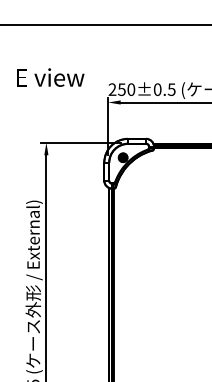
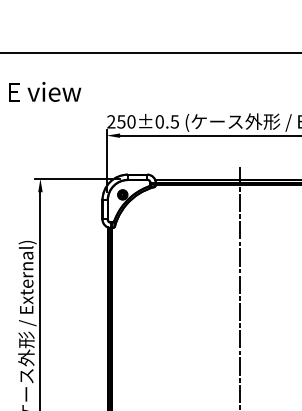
text: (51, 77) -> (45, 91), moved

